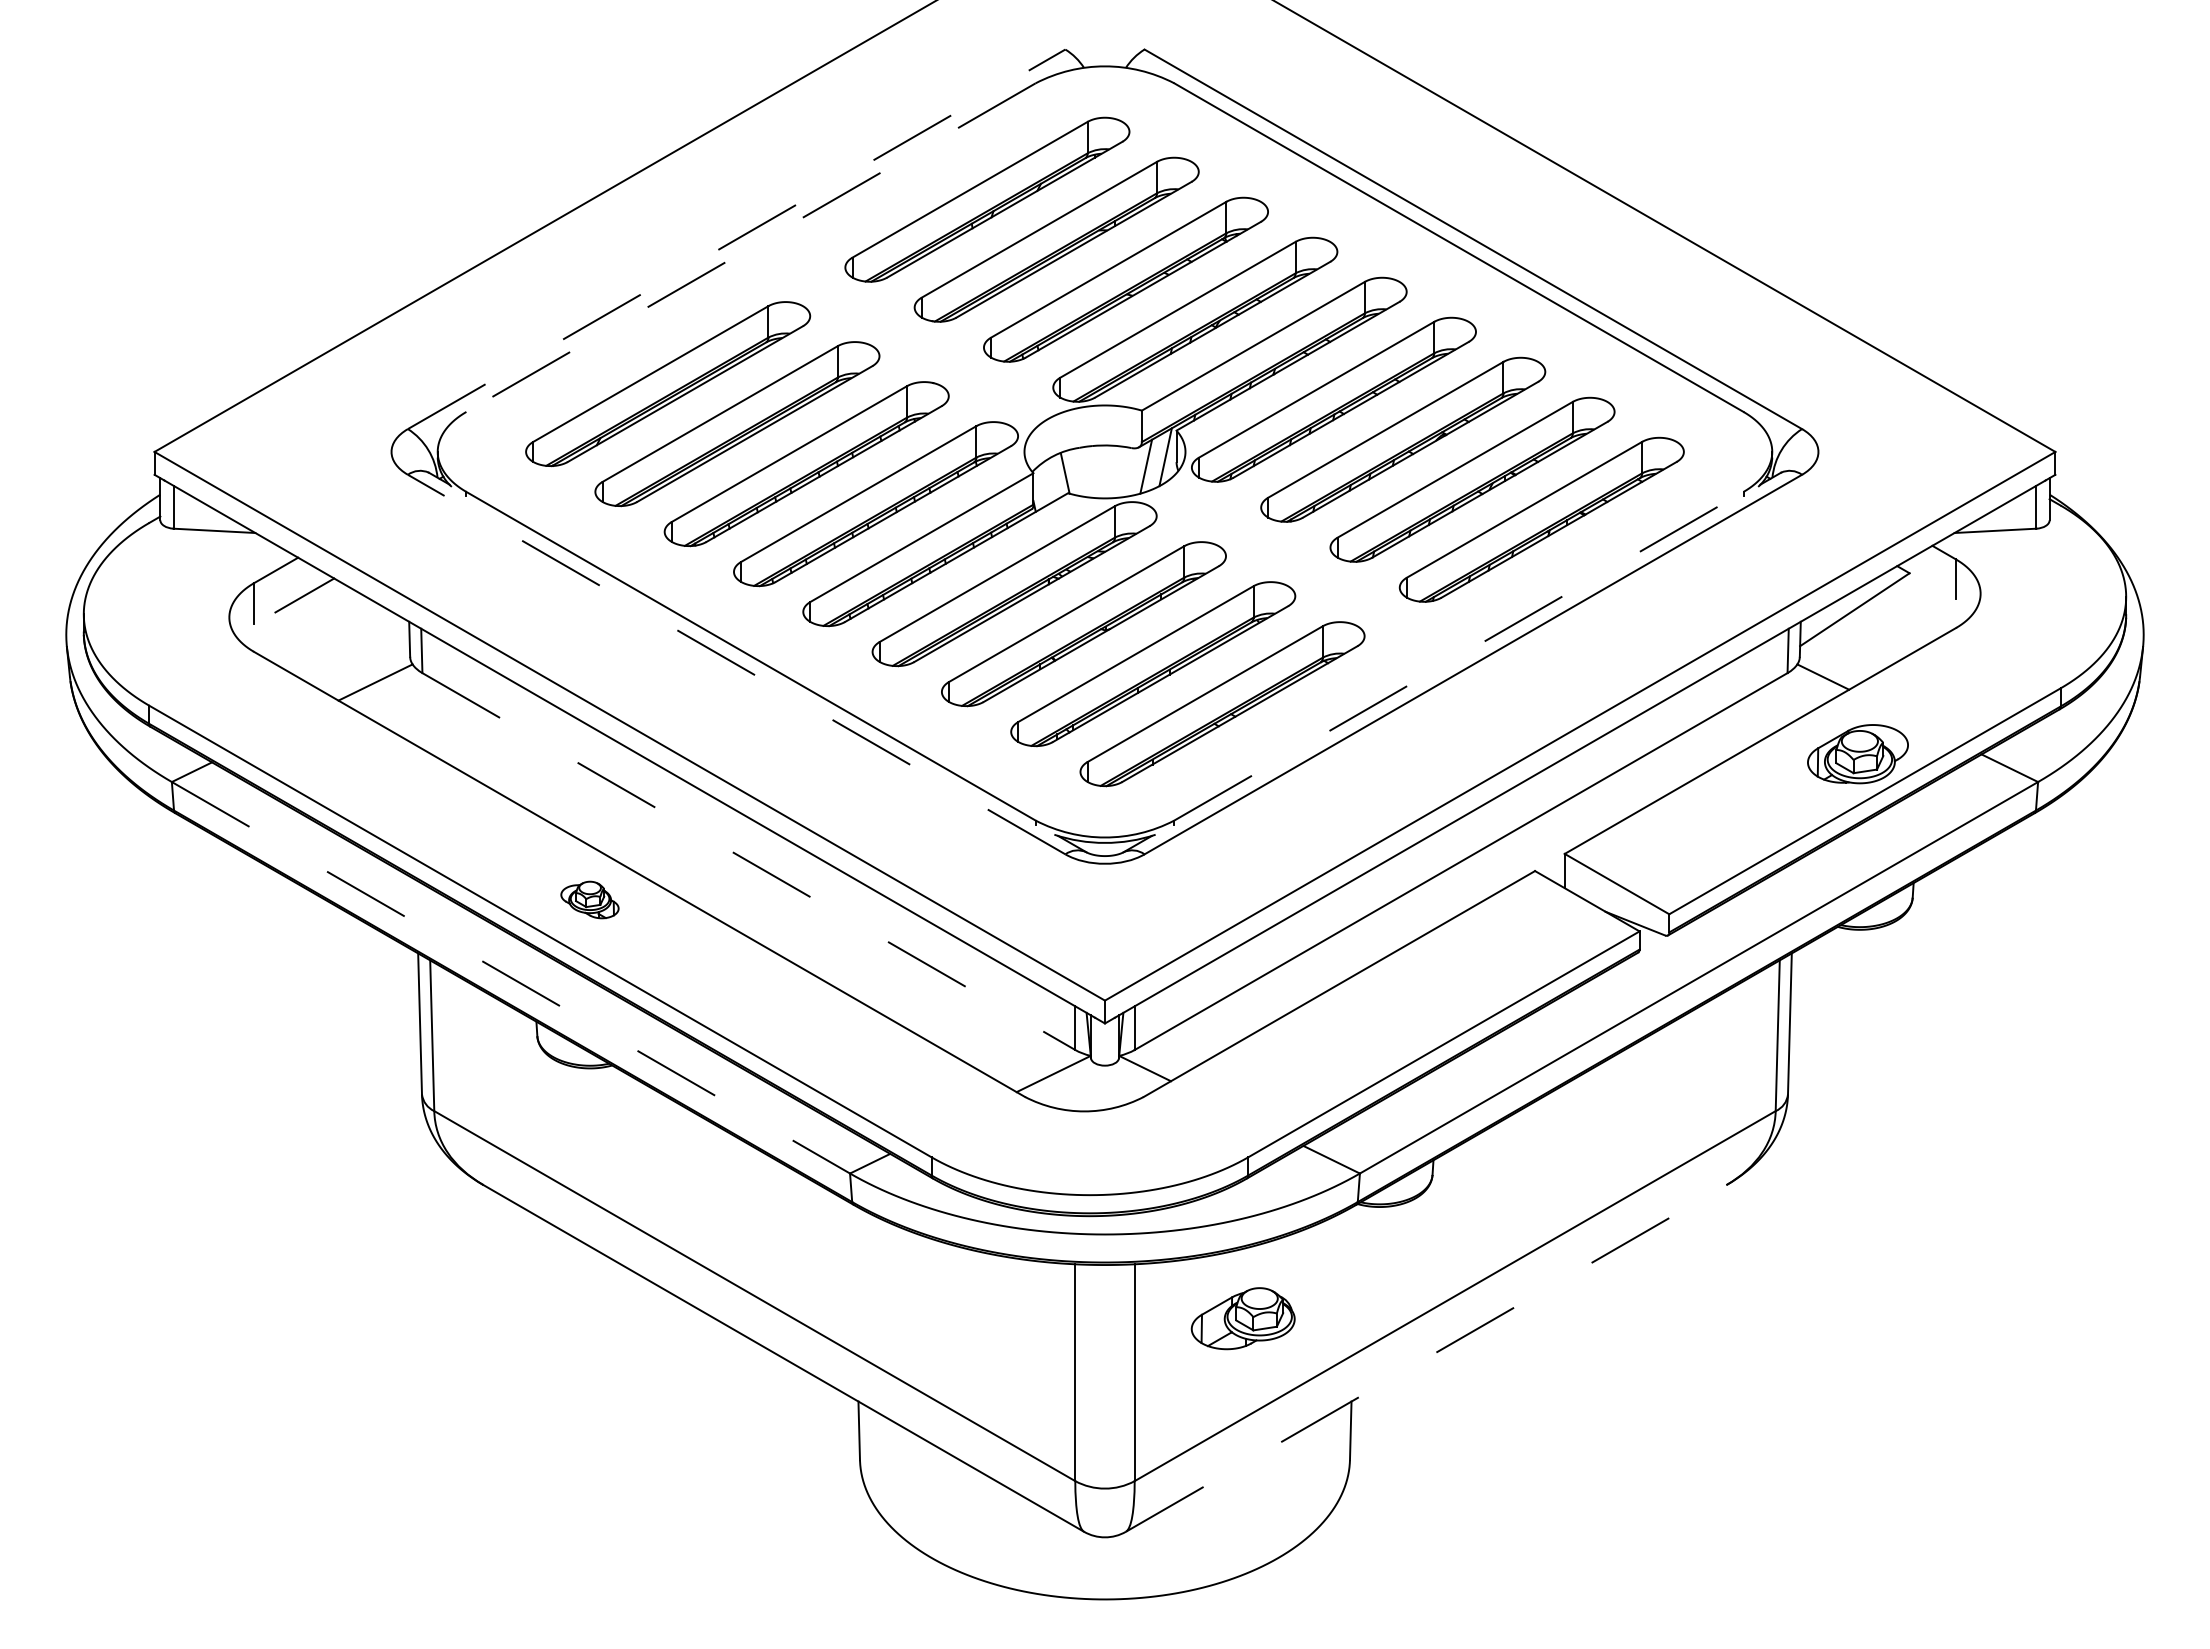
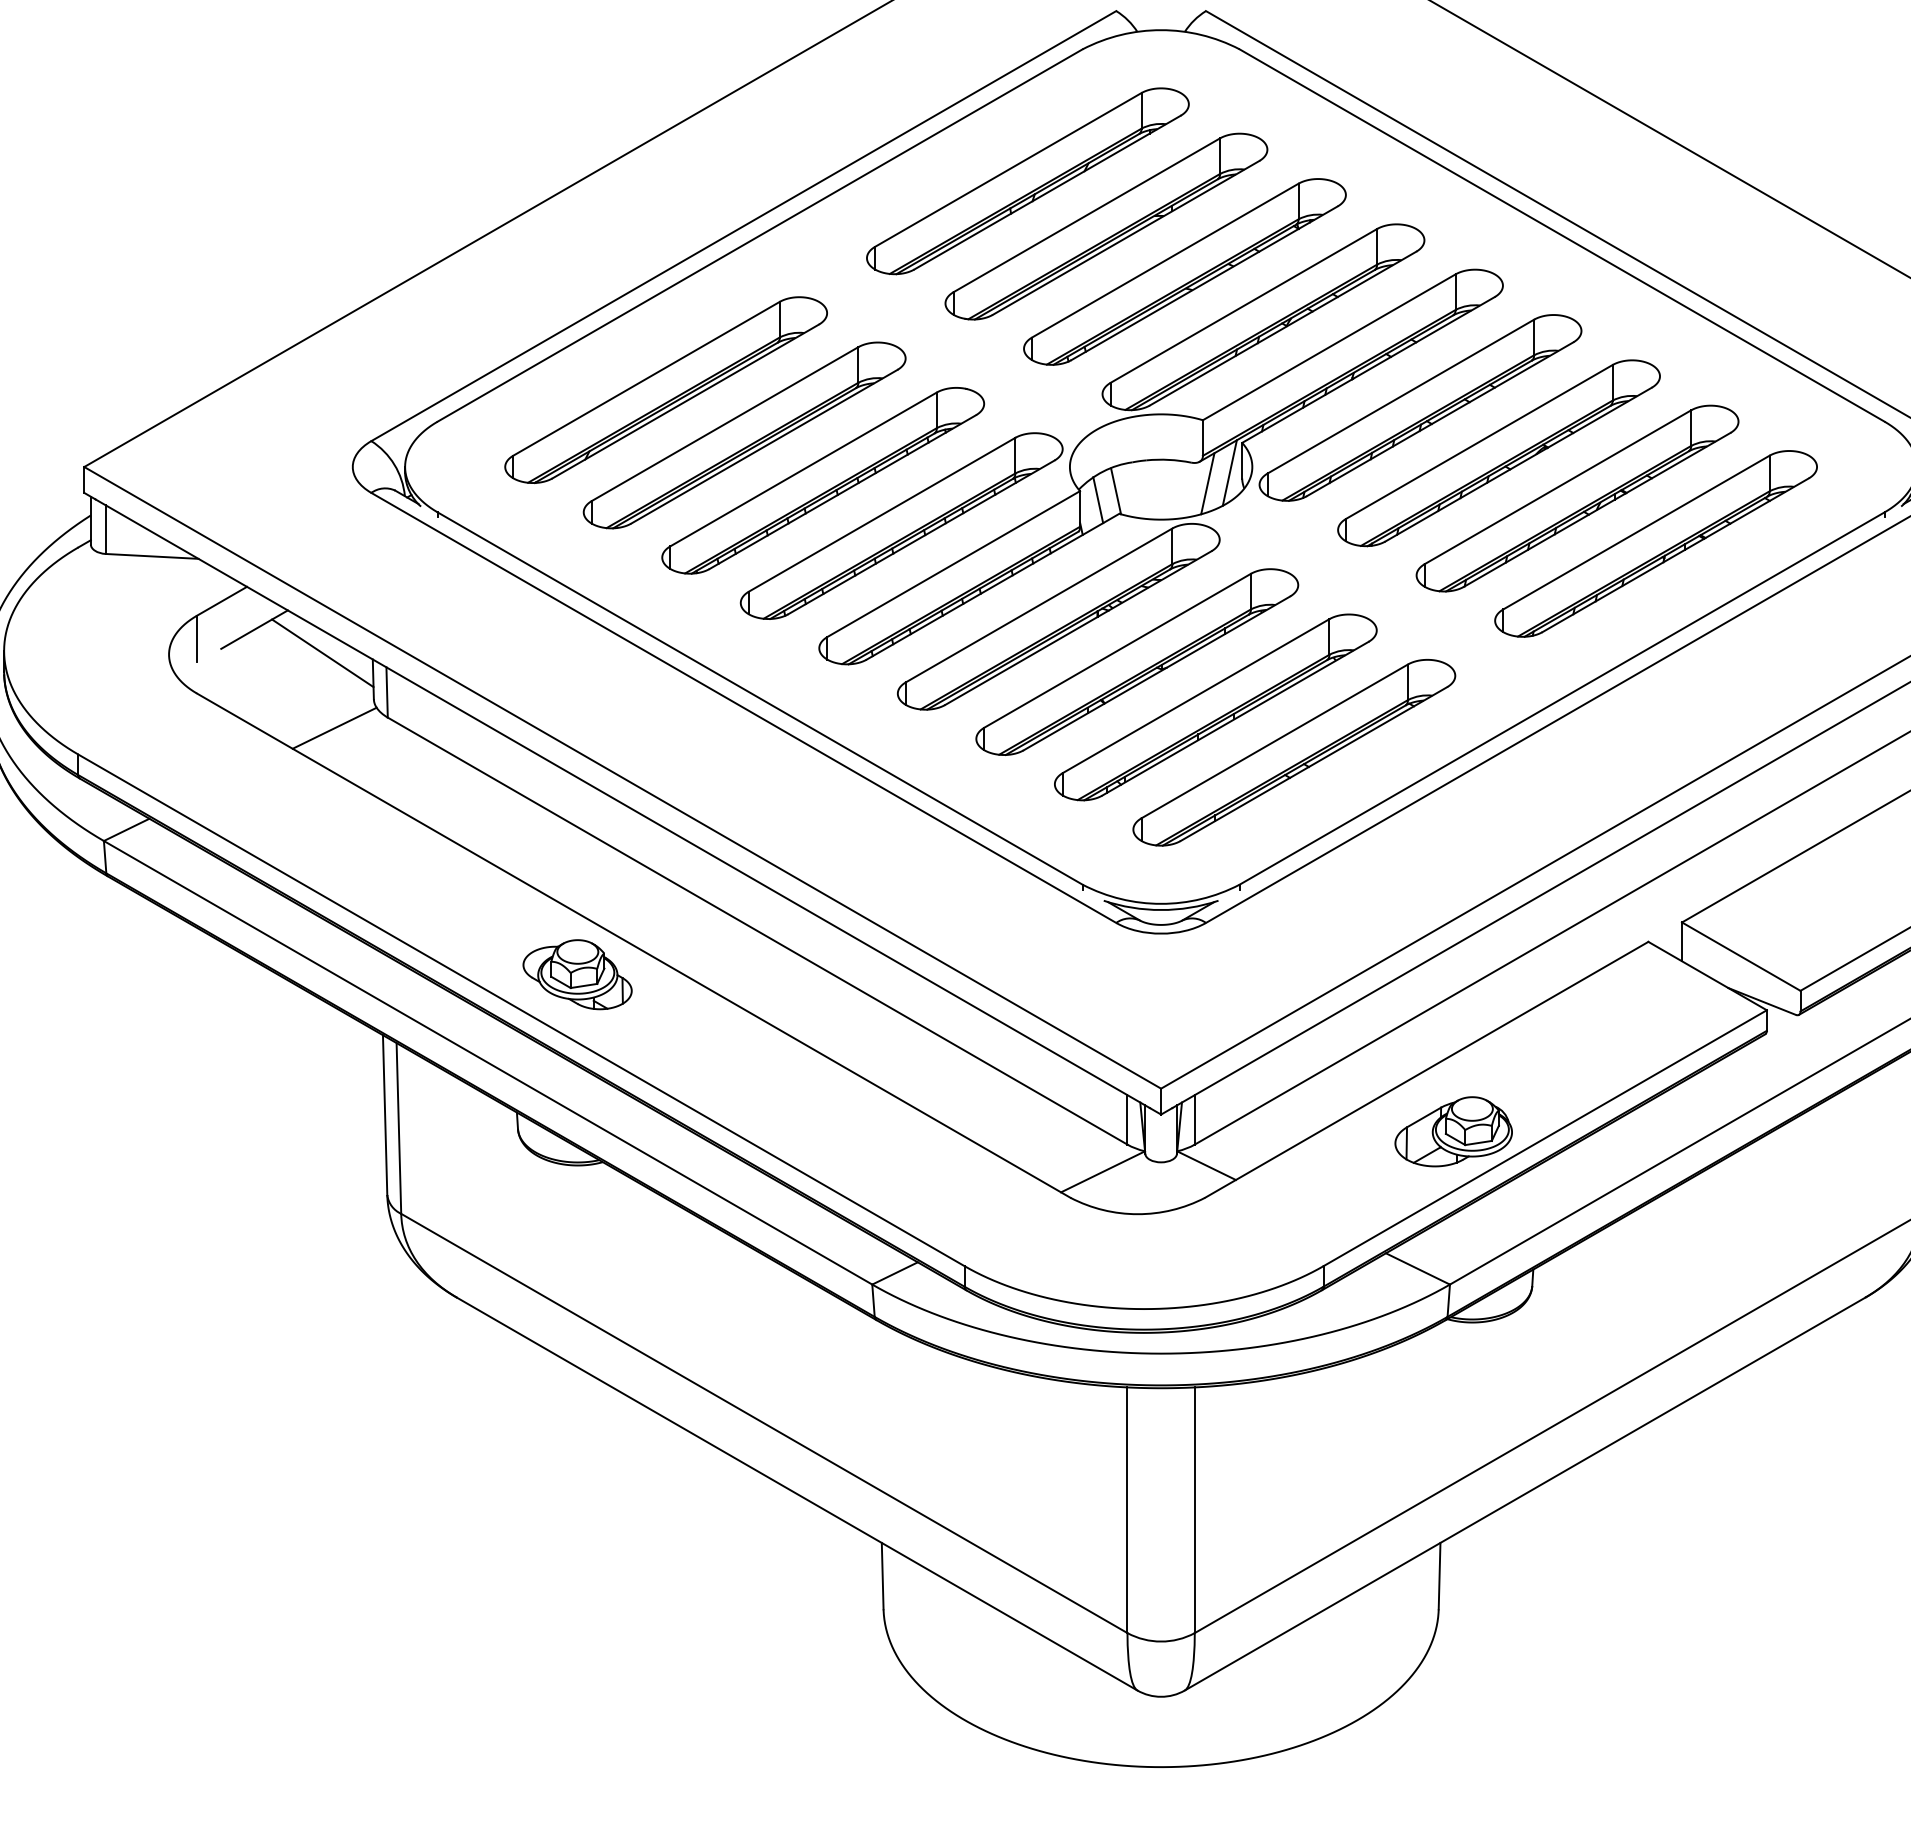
line: (736, 239) -> (743, 226), dashed -> solid
line: (751, 247) -> (760, 235), dashed -> solid
line: (1049, 480) -> (1098, 499), added
line: (364, 616) -> (322, 653), added
line: (1458, 656) -> (1561, 698), dashed -> solid
line: (736, 664) -> (743, 707), dashed -> solid
line: (748, 861) -> (757, 931), dashed -> solid
part: (589, 899) -> (577, 974), size x1.67
line: (510, 977) -> (487, 1062), dashed -> solid
part: (1242, 1318) -> (1452, 1131), moved
line: (1426, 1358) -> (1525, 1494), dashed -> solid

